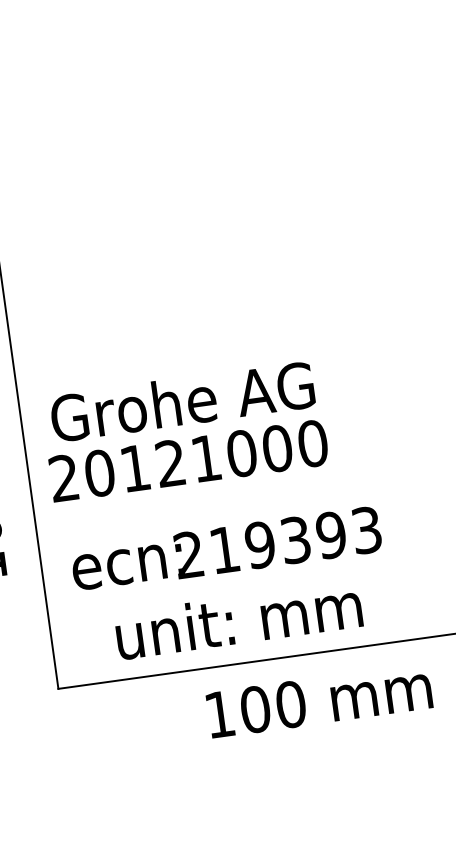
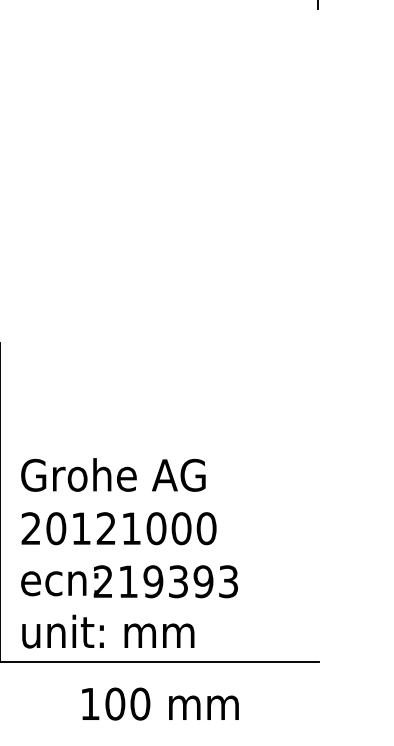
text: (187, 460) -> (118, 528), moved
text: (238, 619) -> (108, 631), moved
text: (319, 699) -> (160, 703), moved

